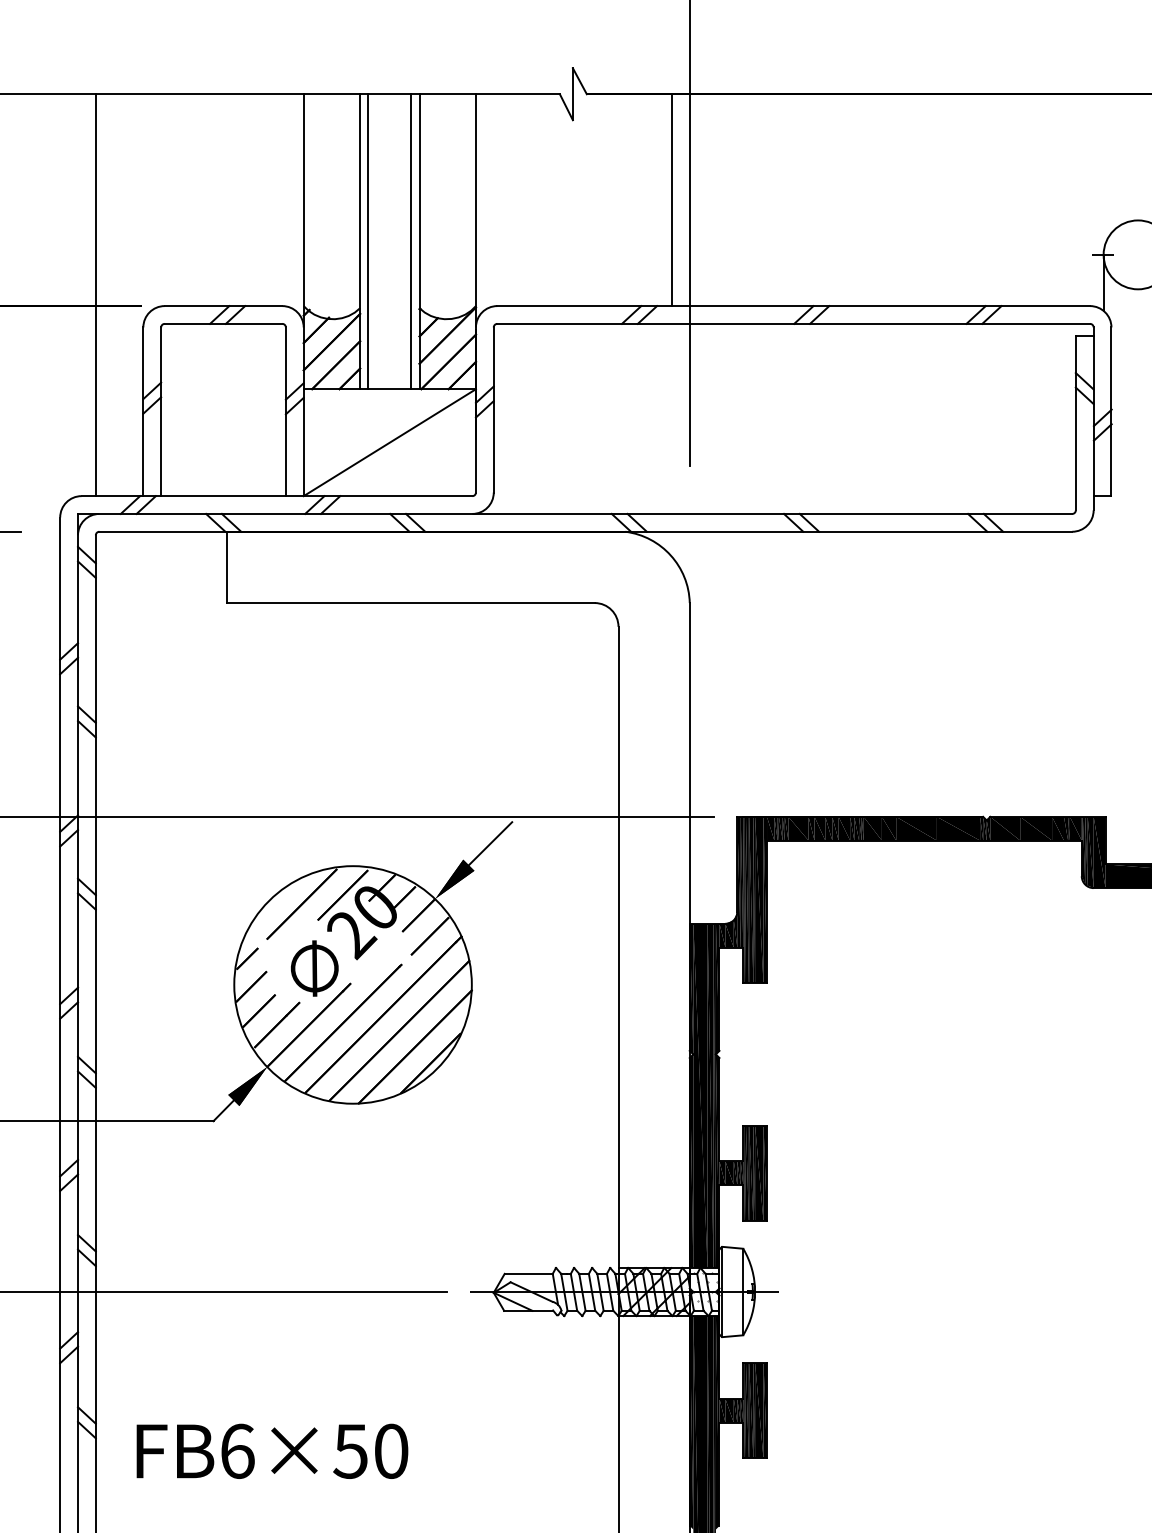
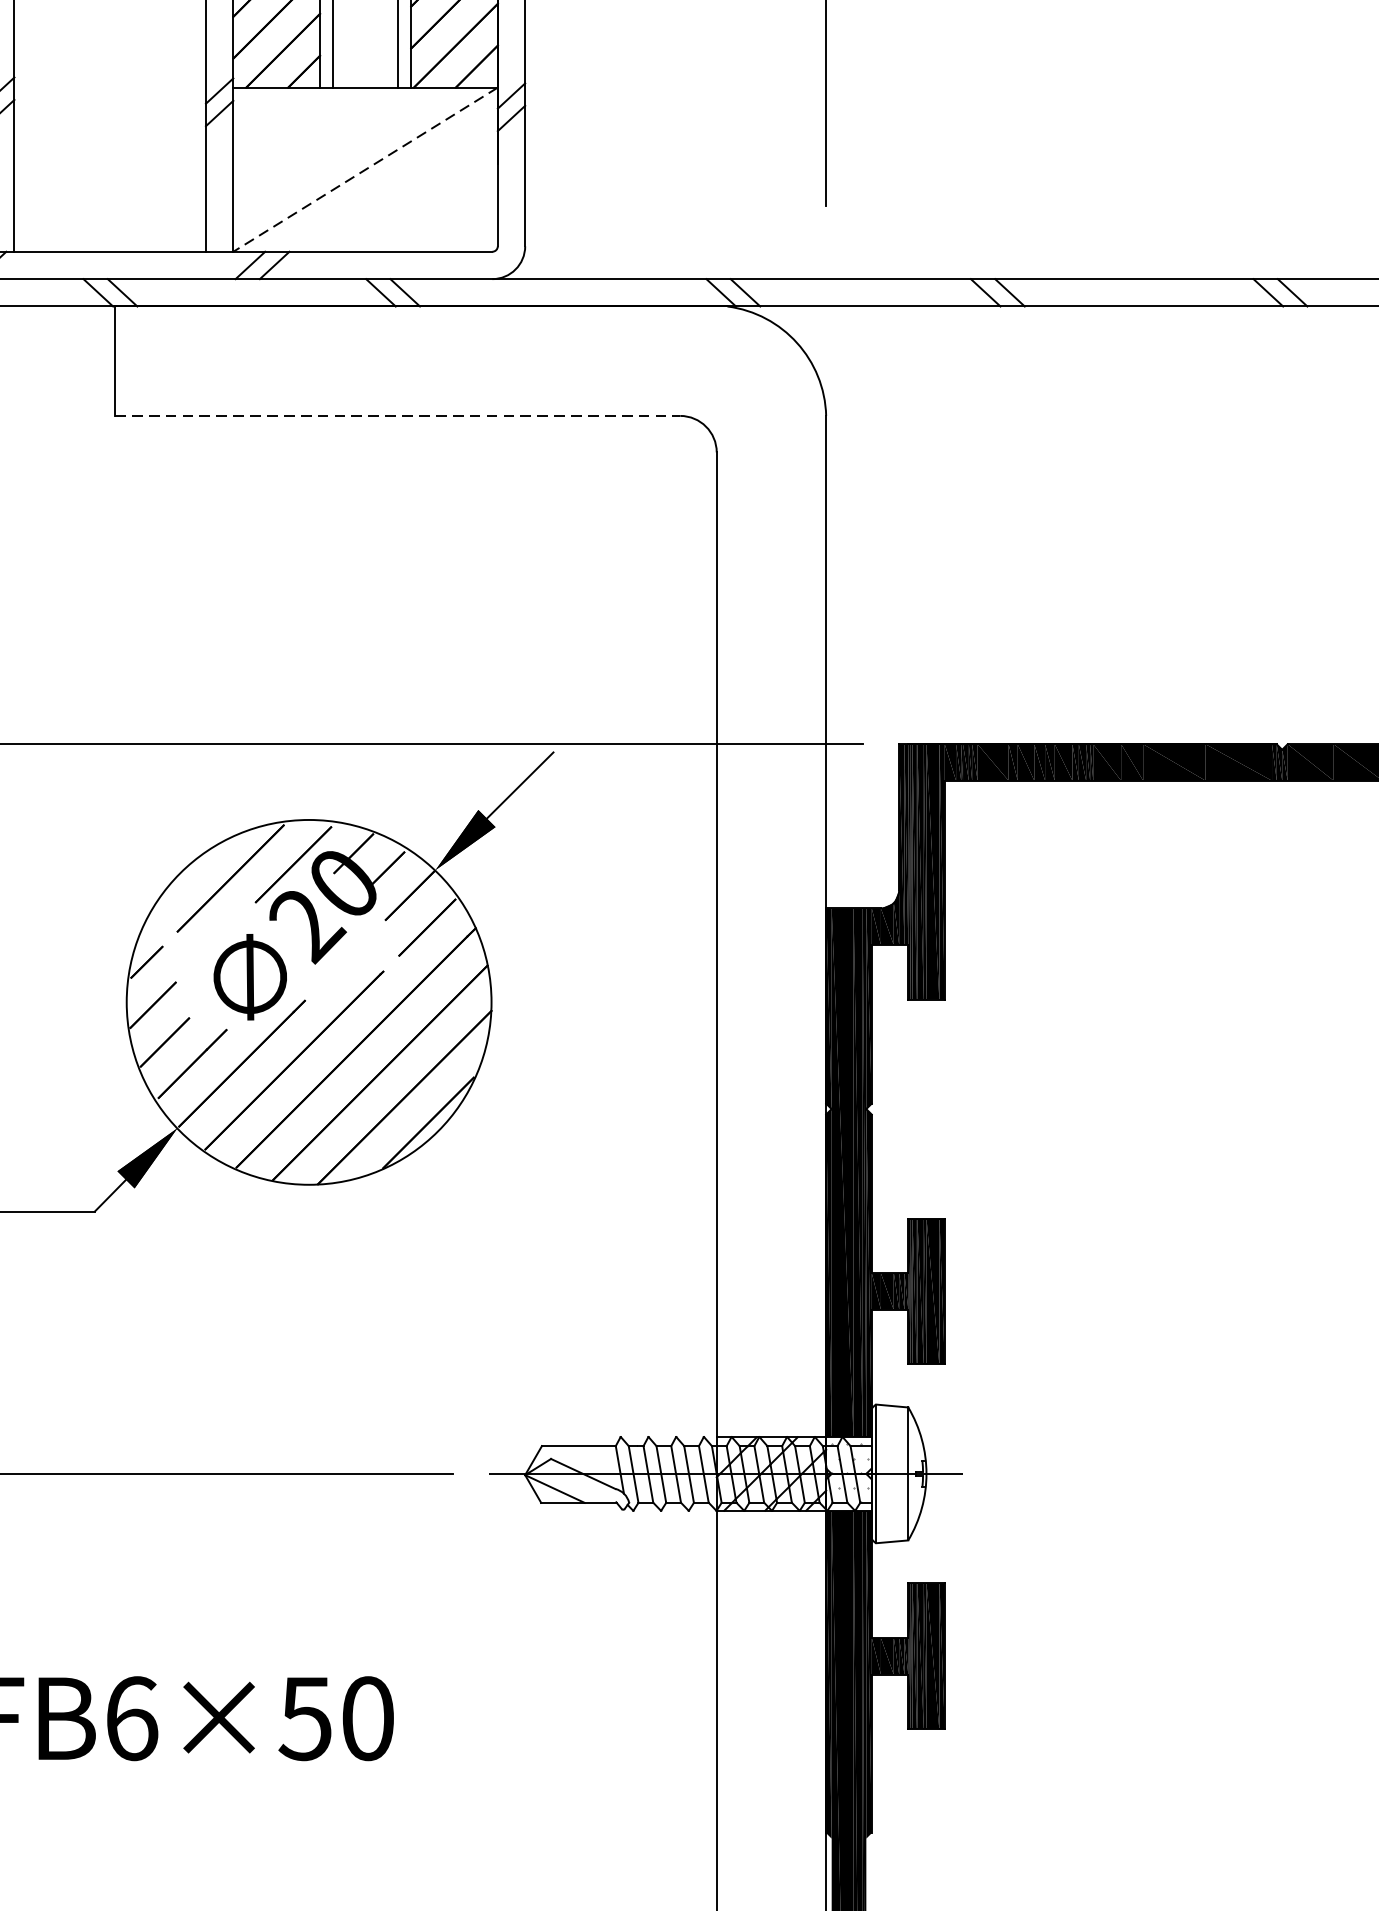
line: (389, 442) -> (365, 169), solid -> dashed
line: (411, 603) -> (398, 416), solid -> dashed

